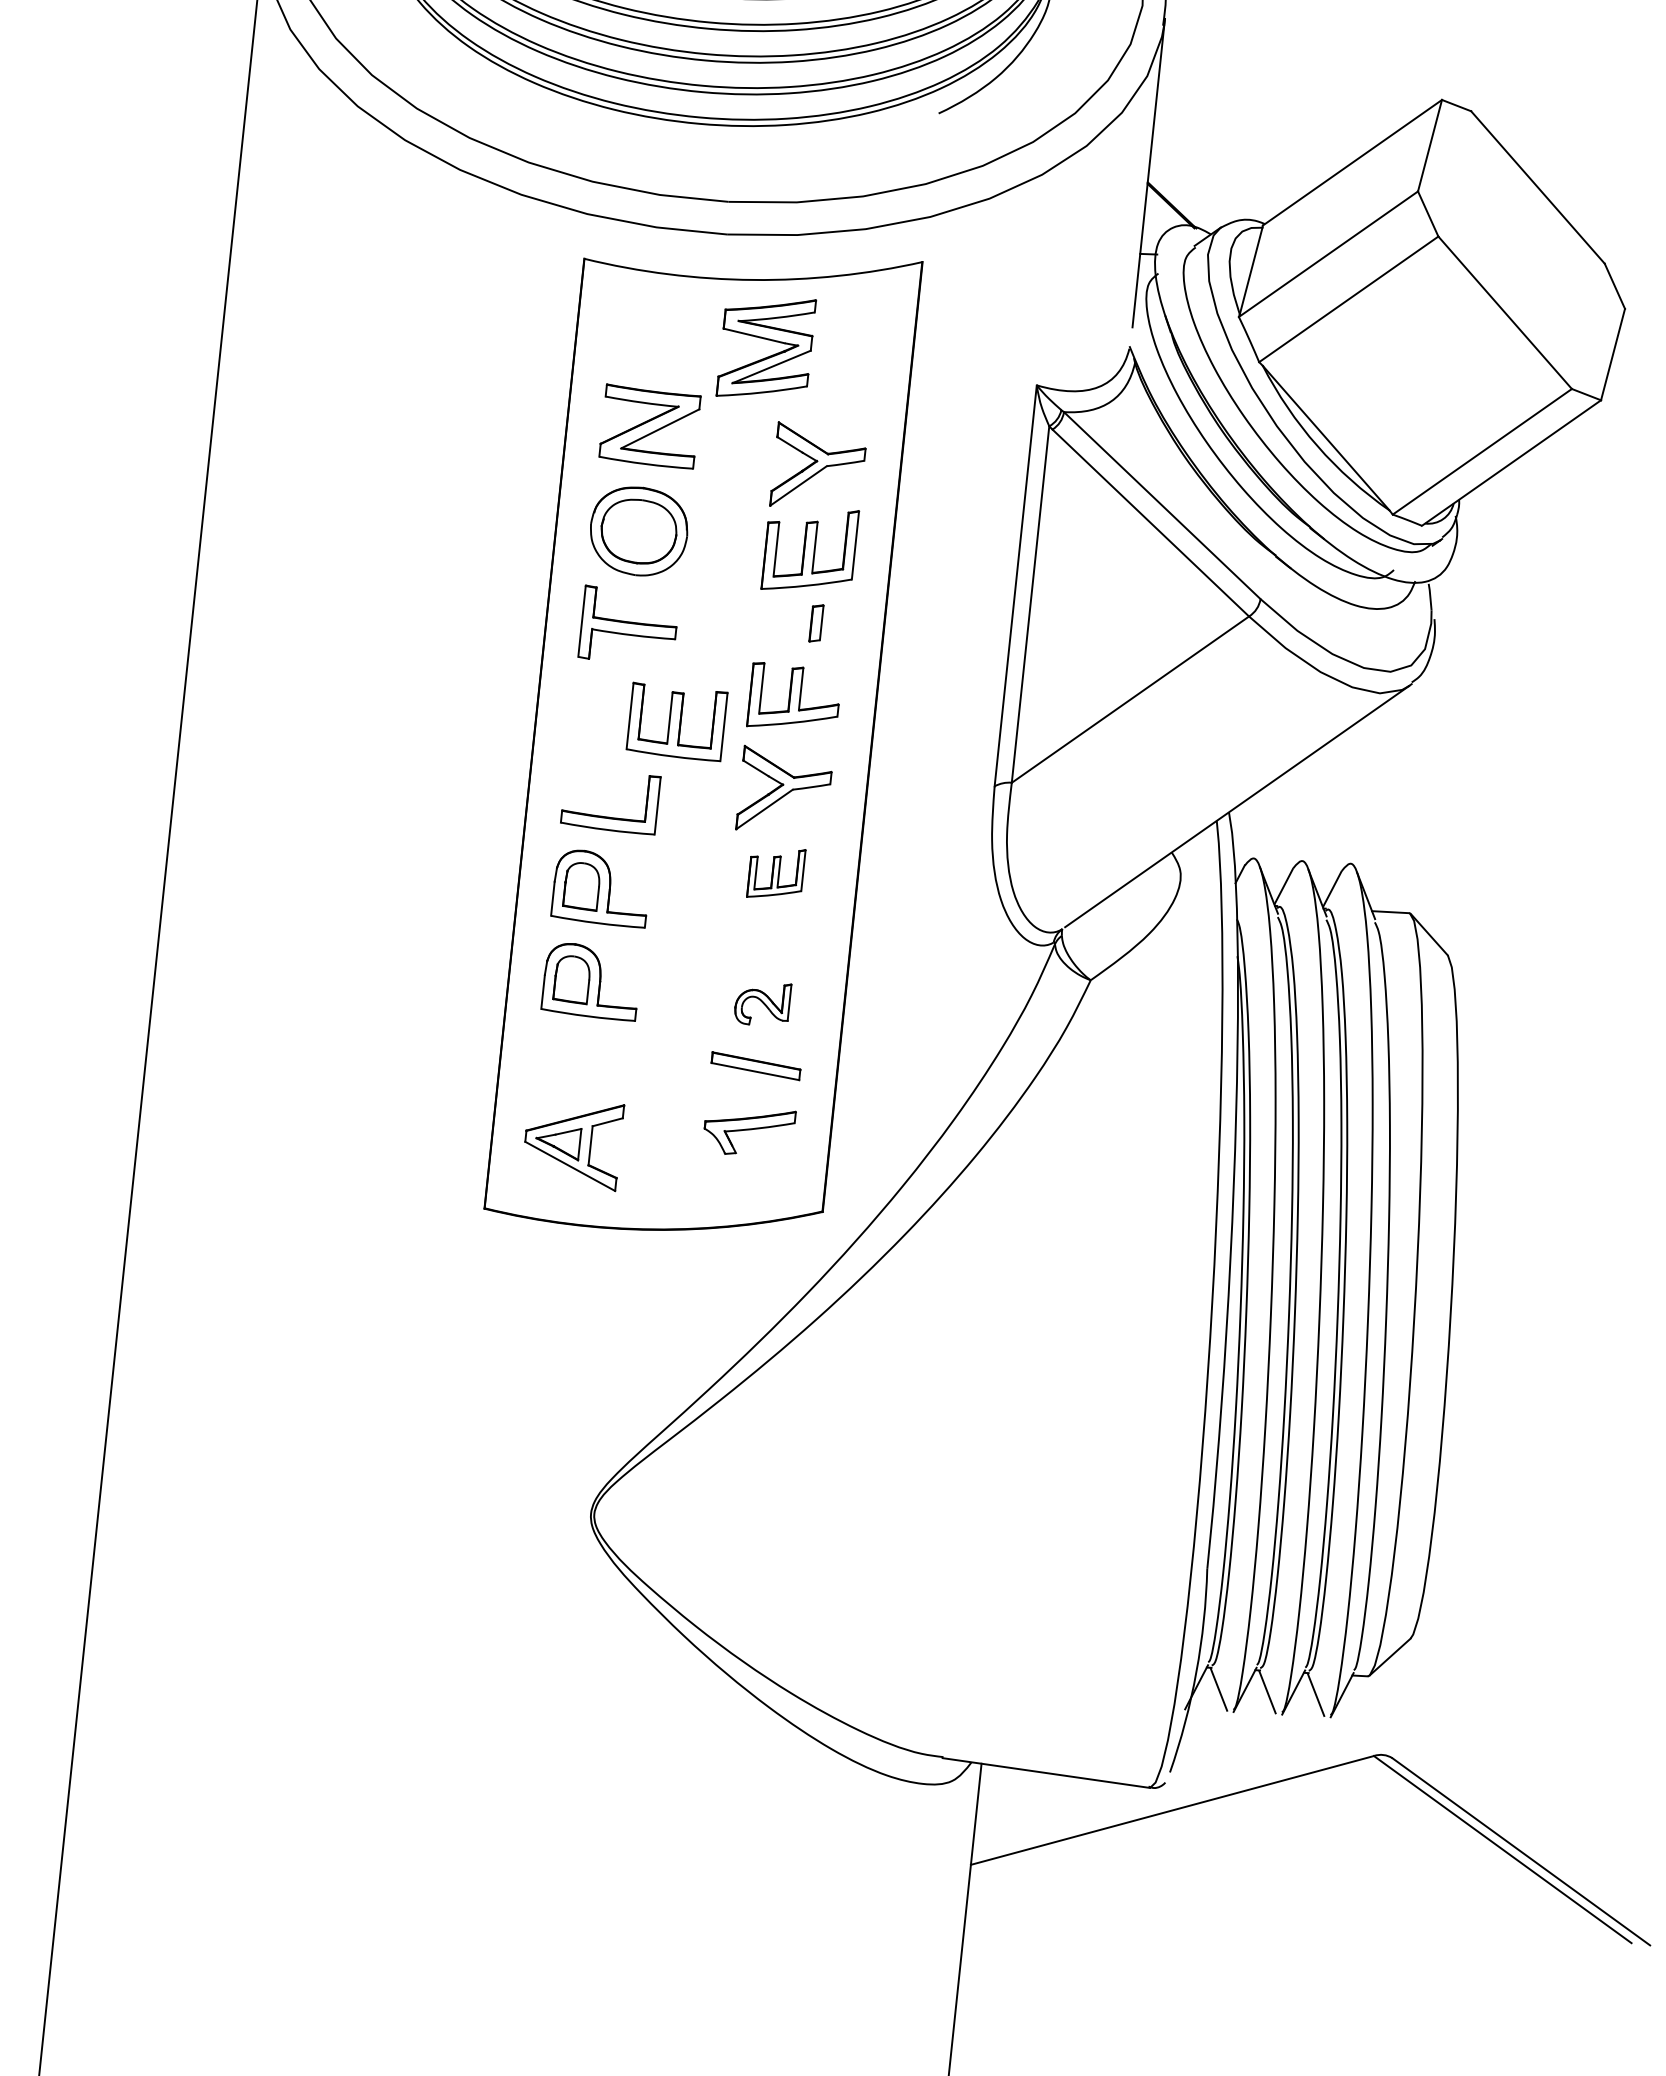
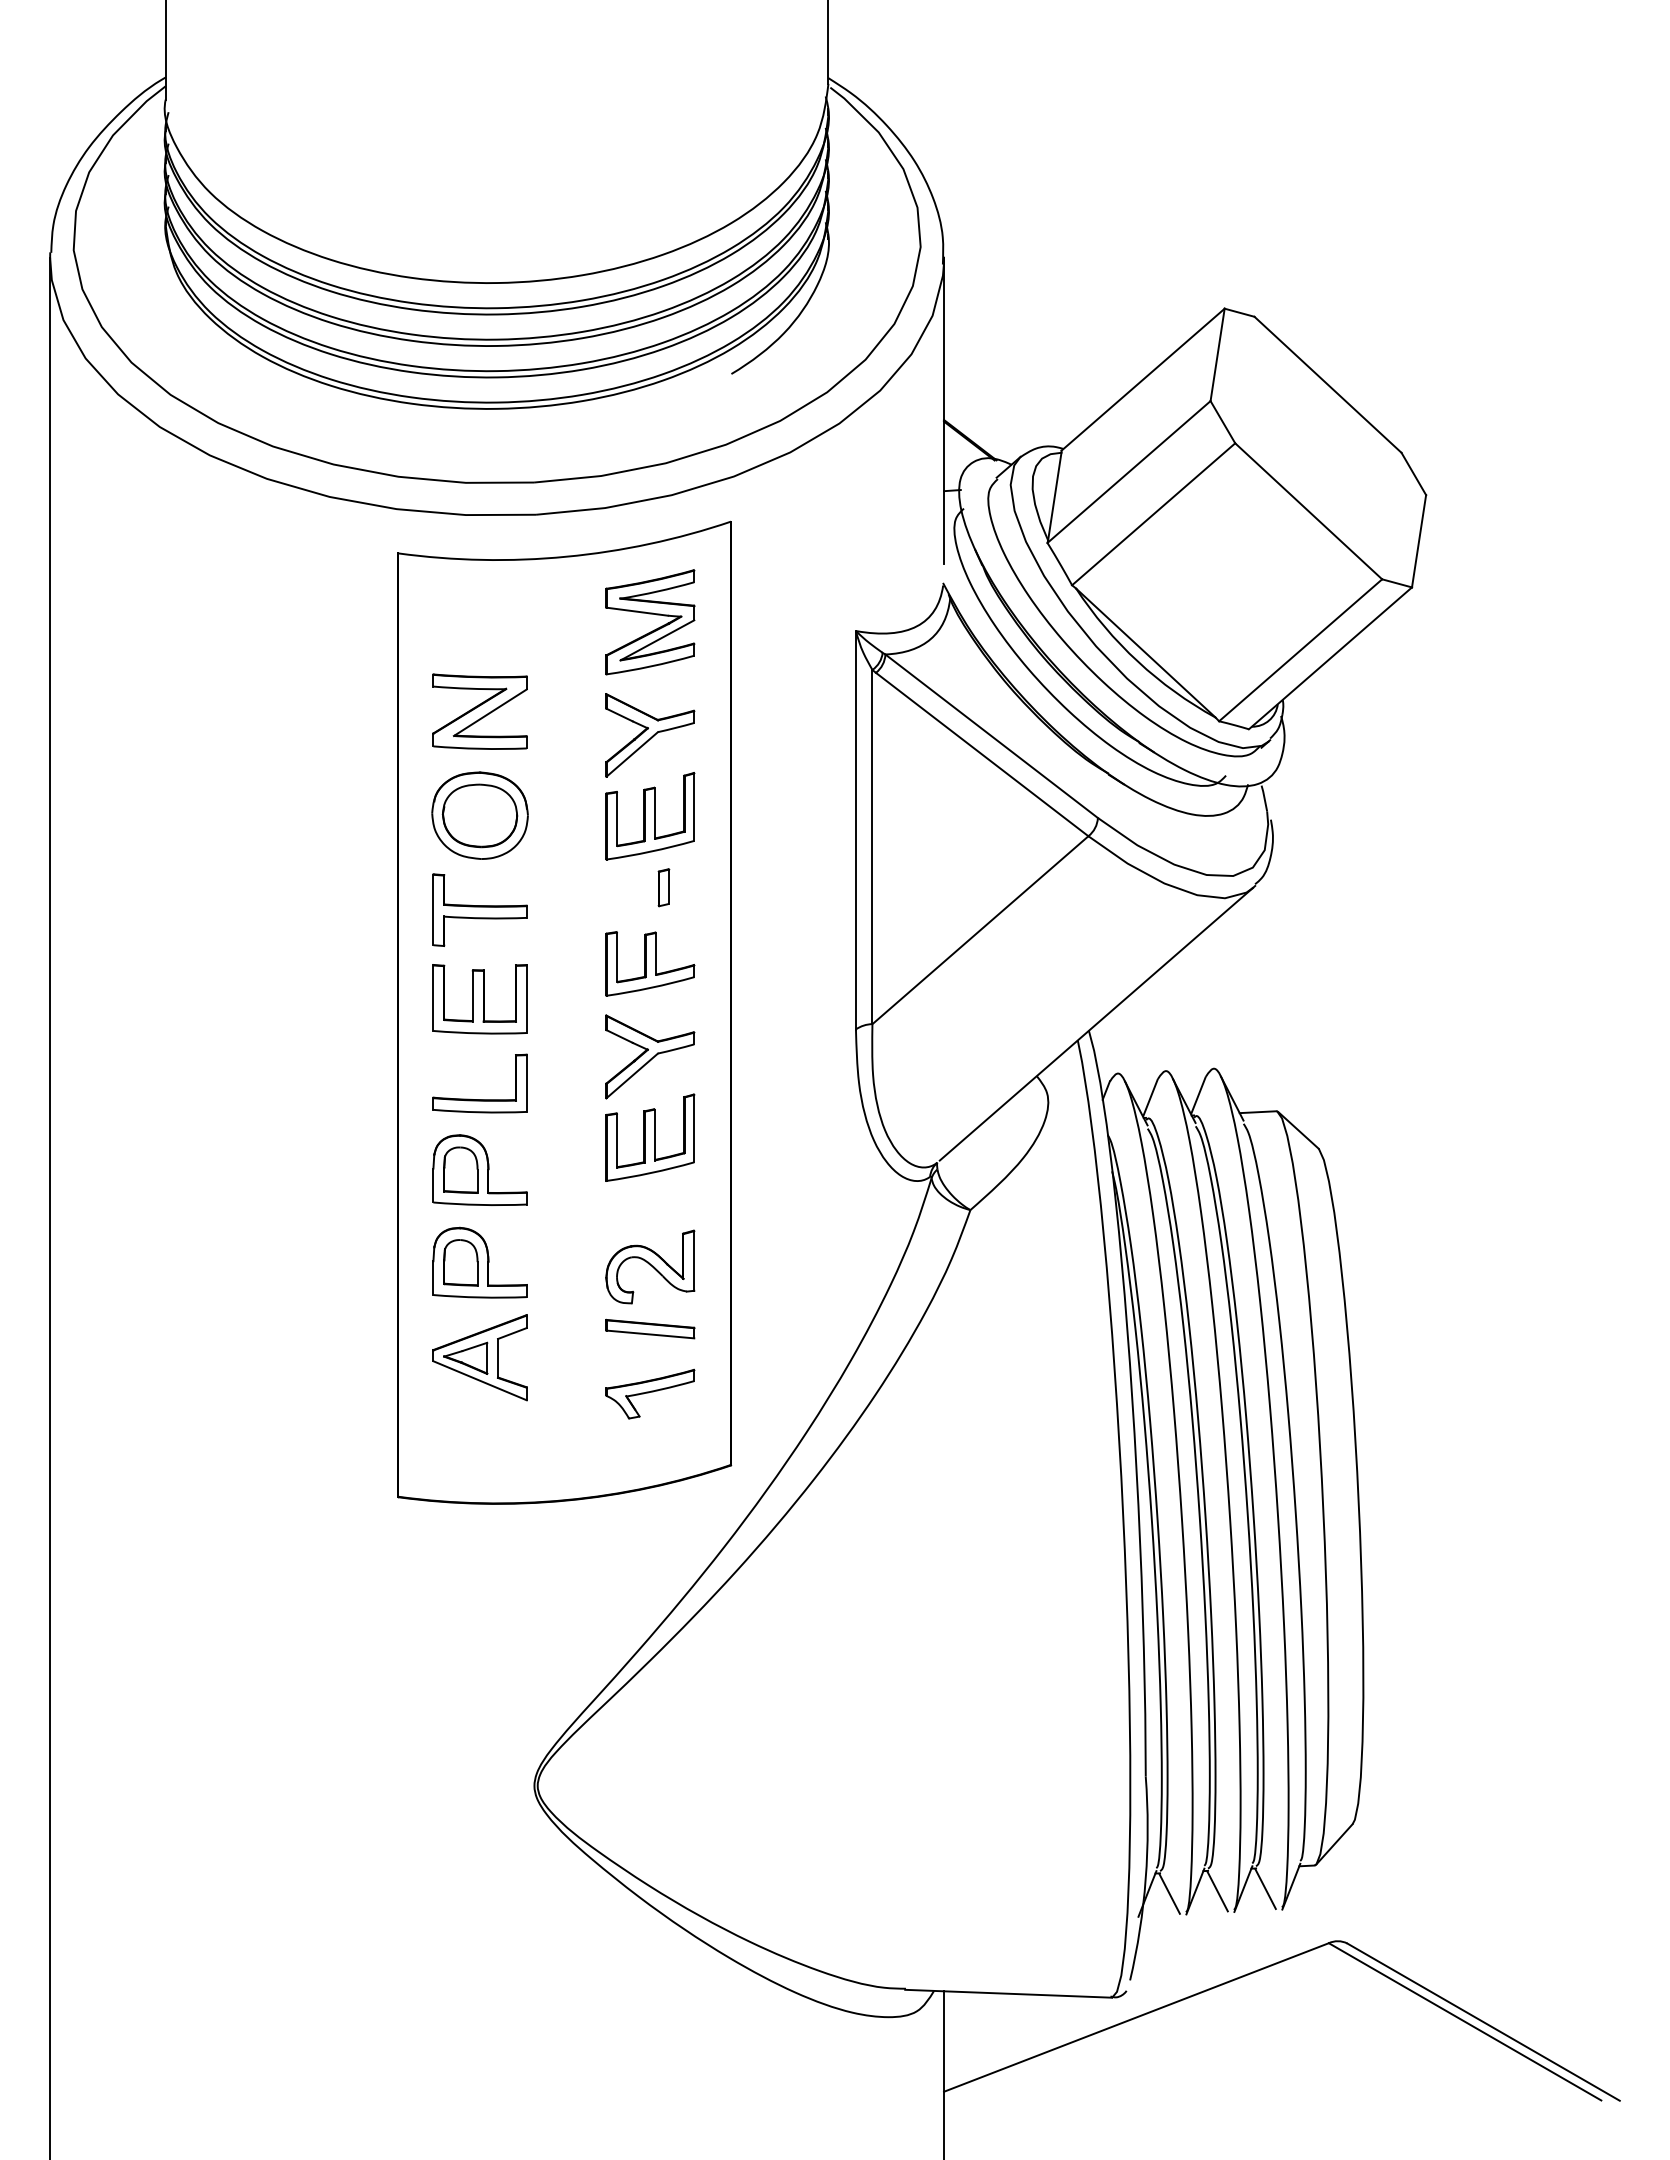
part: (767, 340) -> (650, 614), moved
part: (676, 722) -> (479, 999), moved
part: (776, 873) -> (650, 1137), size x1.67
part: (762, 1003) -> (650, 1266), size x1.67
part: (572, 1142) -> (479, 1357), moved

